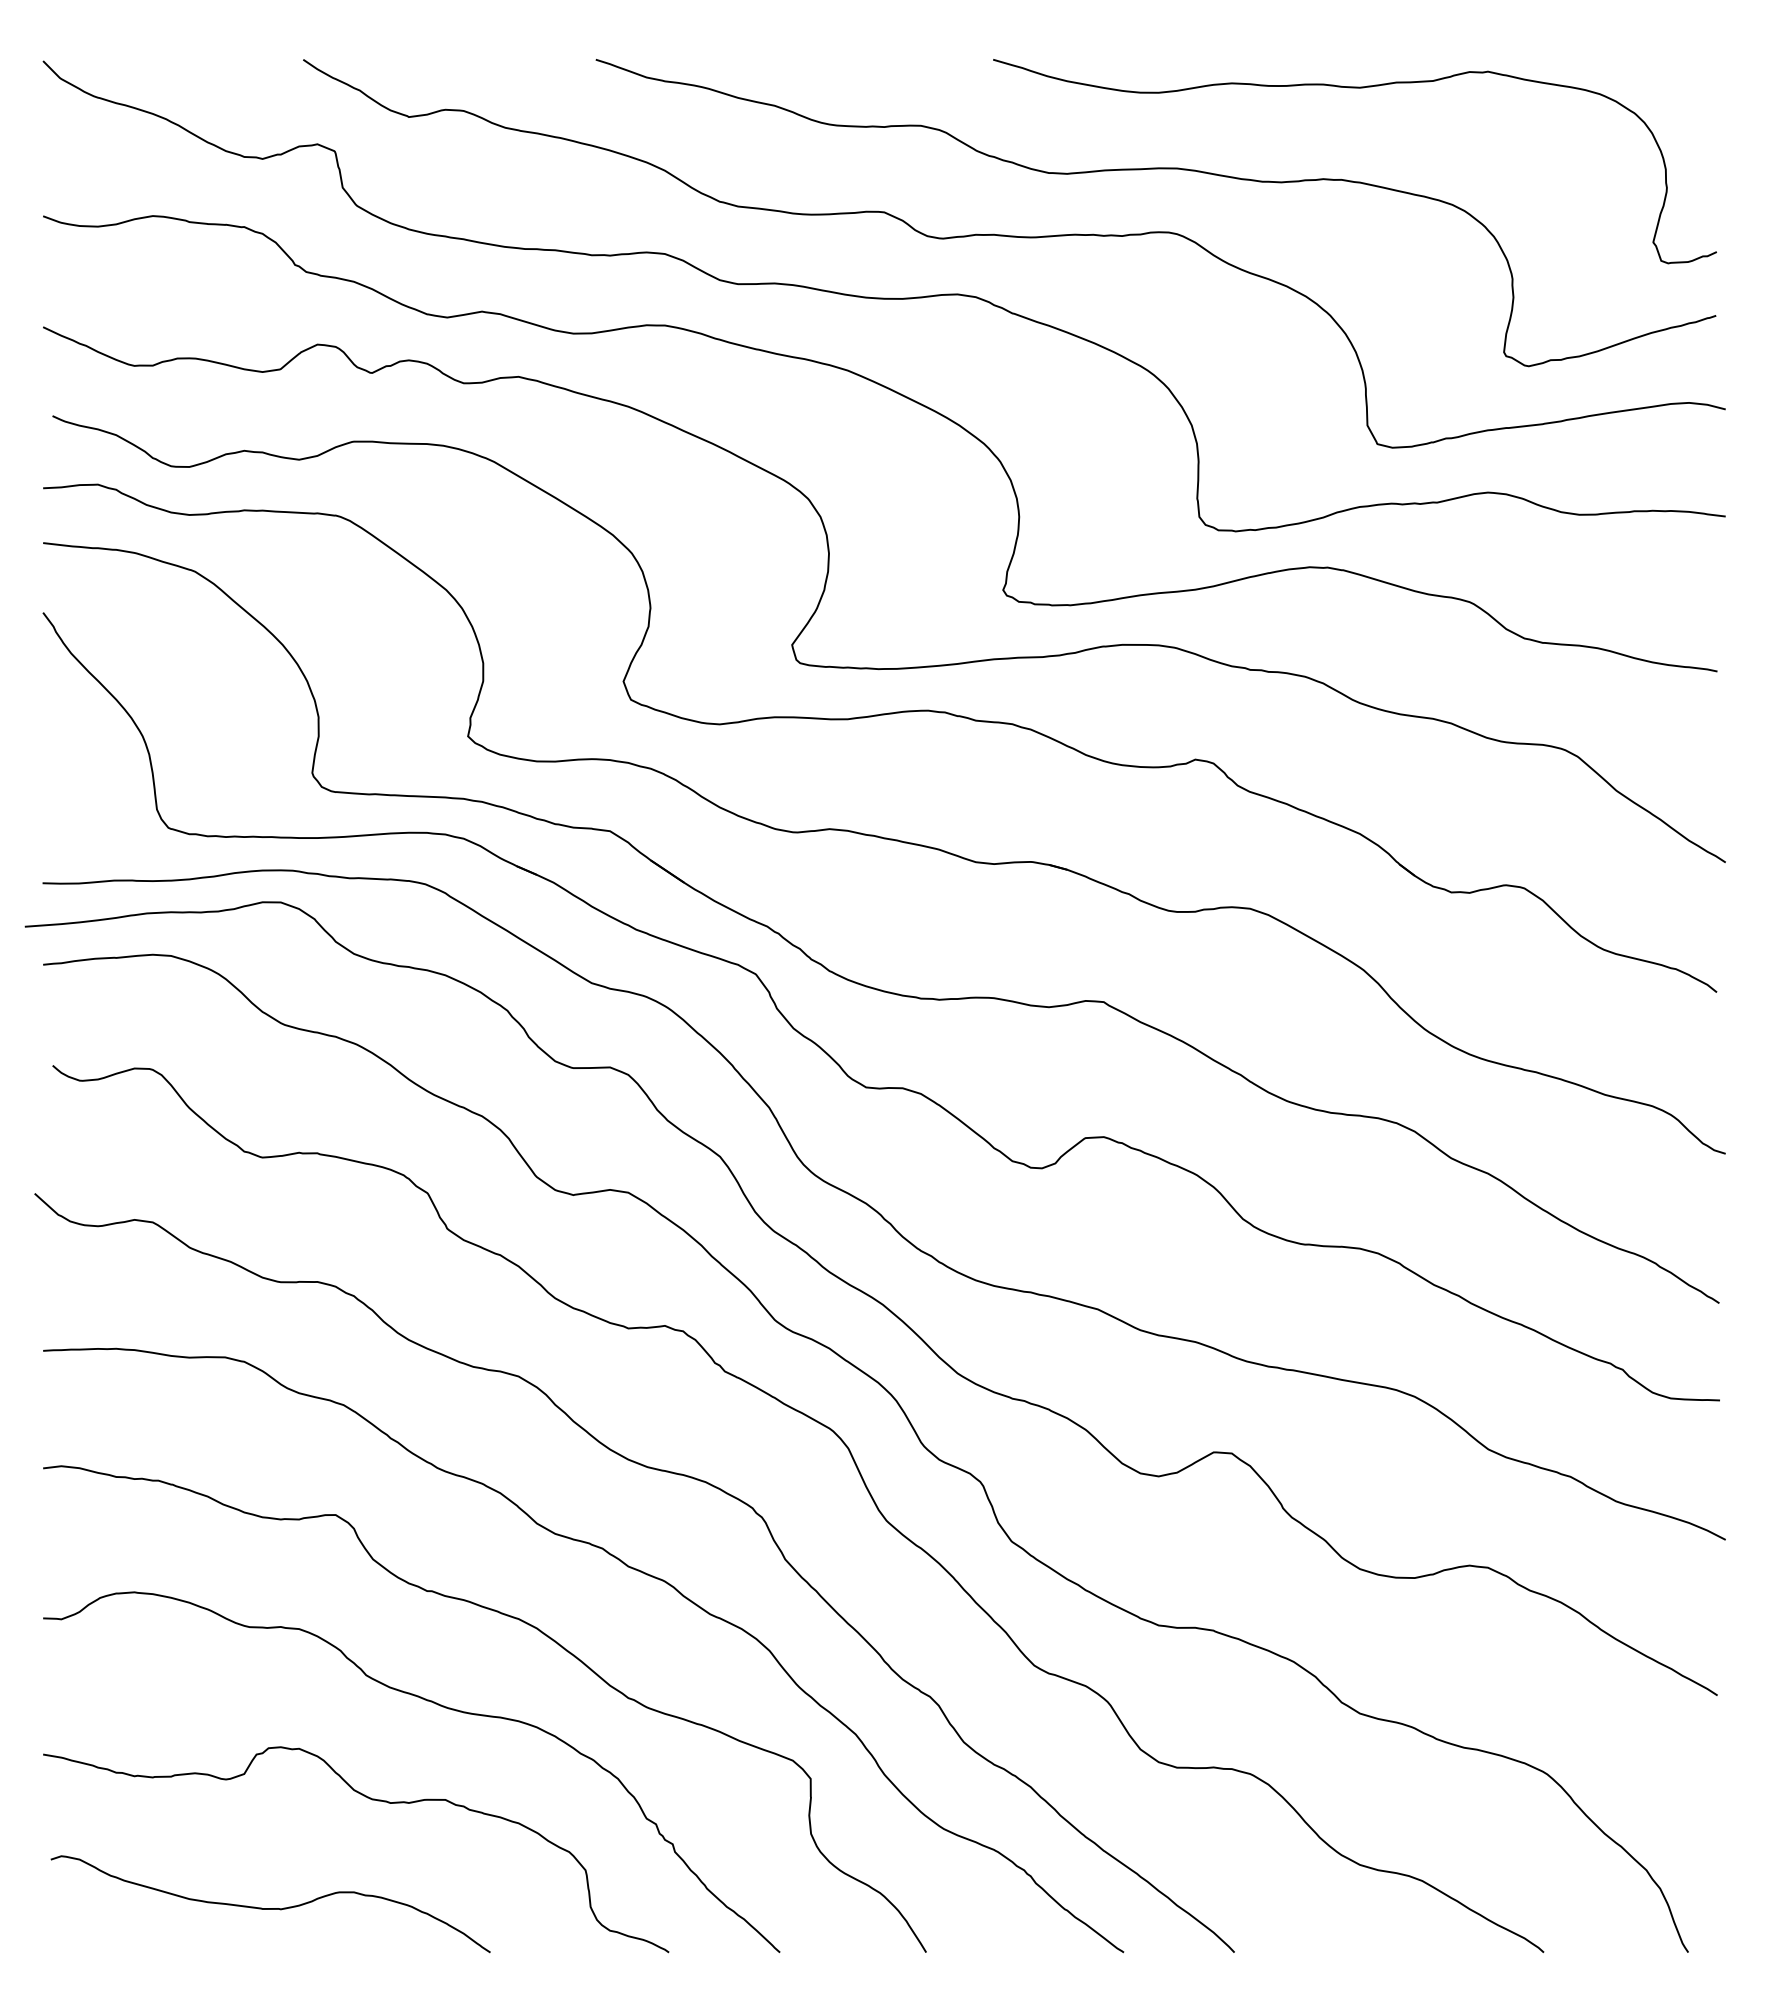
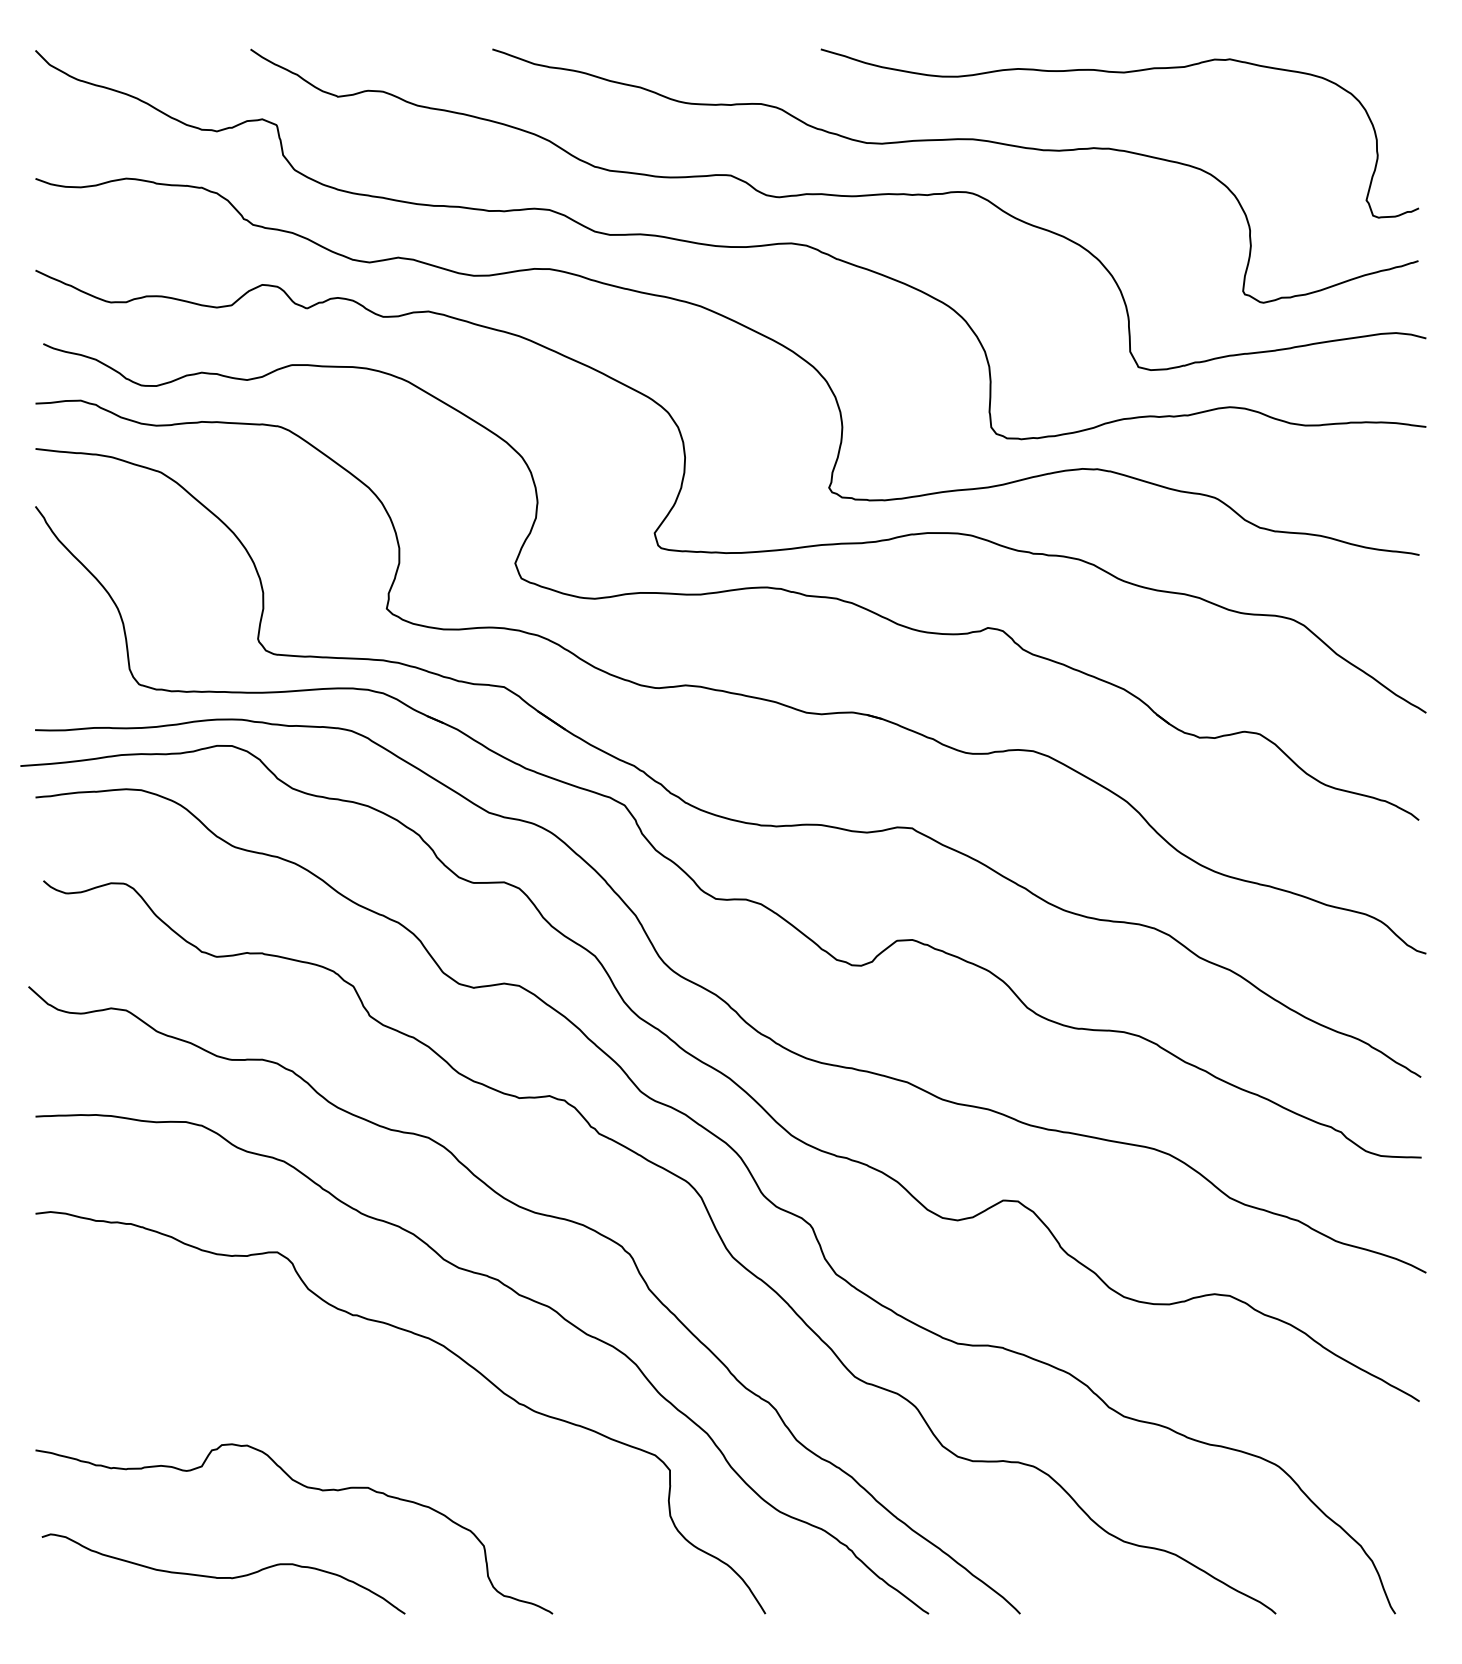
curve: (442, 1707) -> (365, 1411), removed

